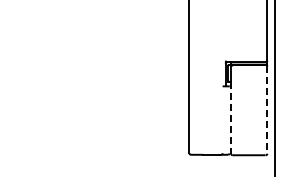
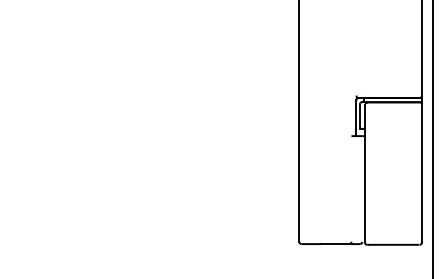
line: (267, 110) -> (422, 174), dashed -> solid
line: (231, 118) -> (365, 186), dashed -> solid

